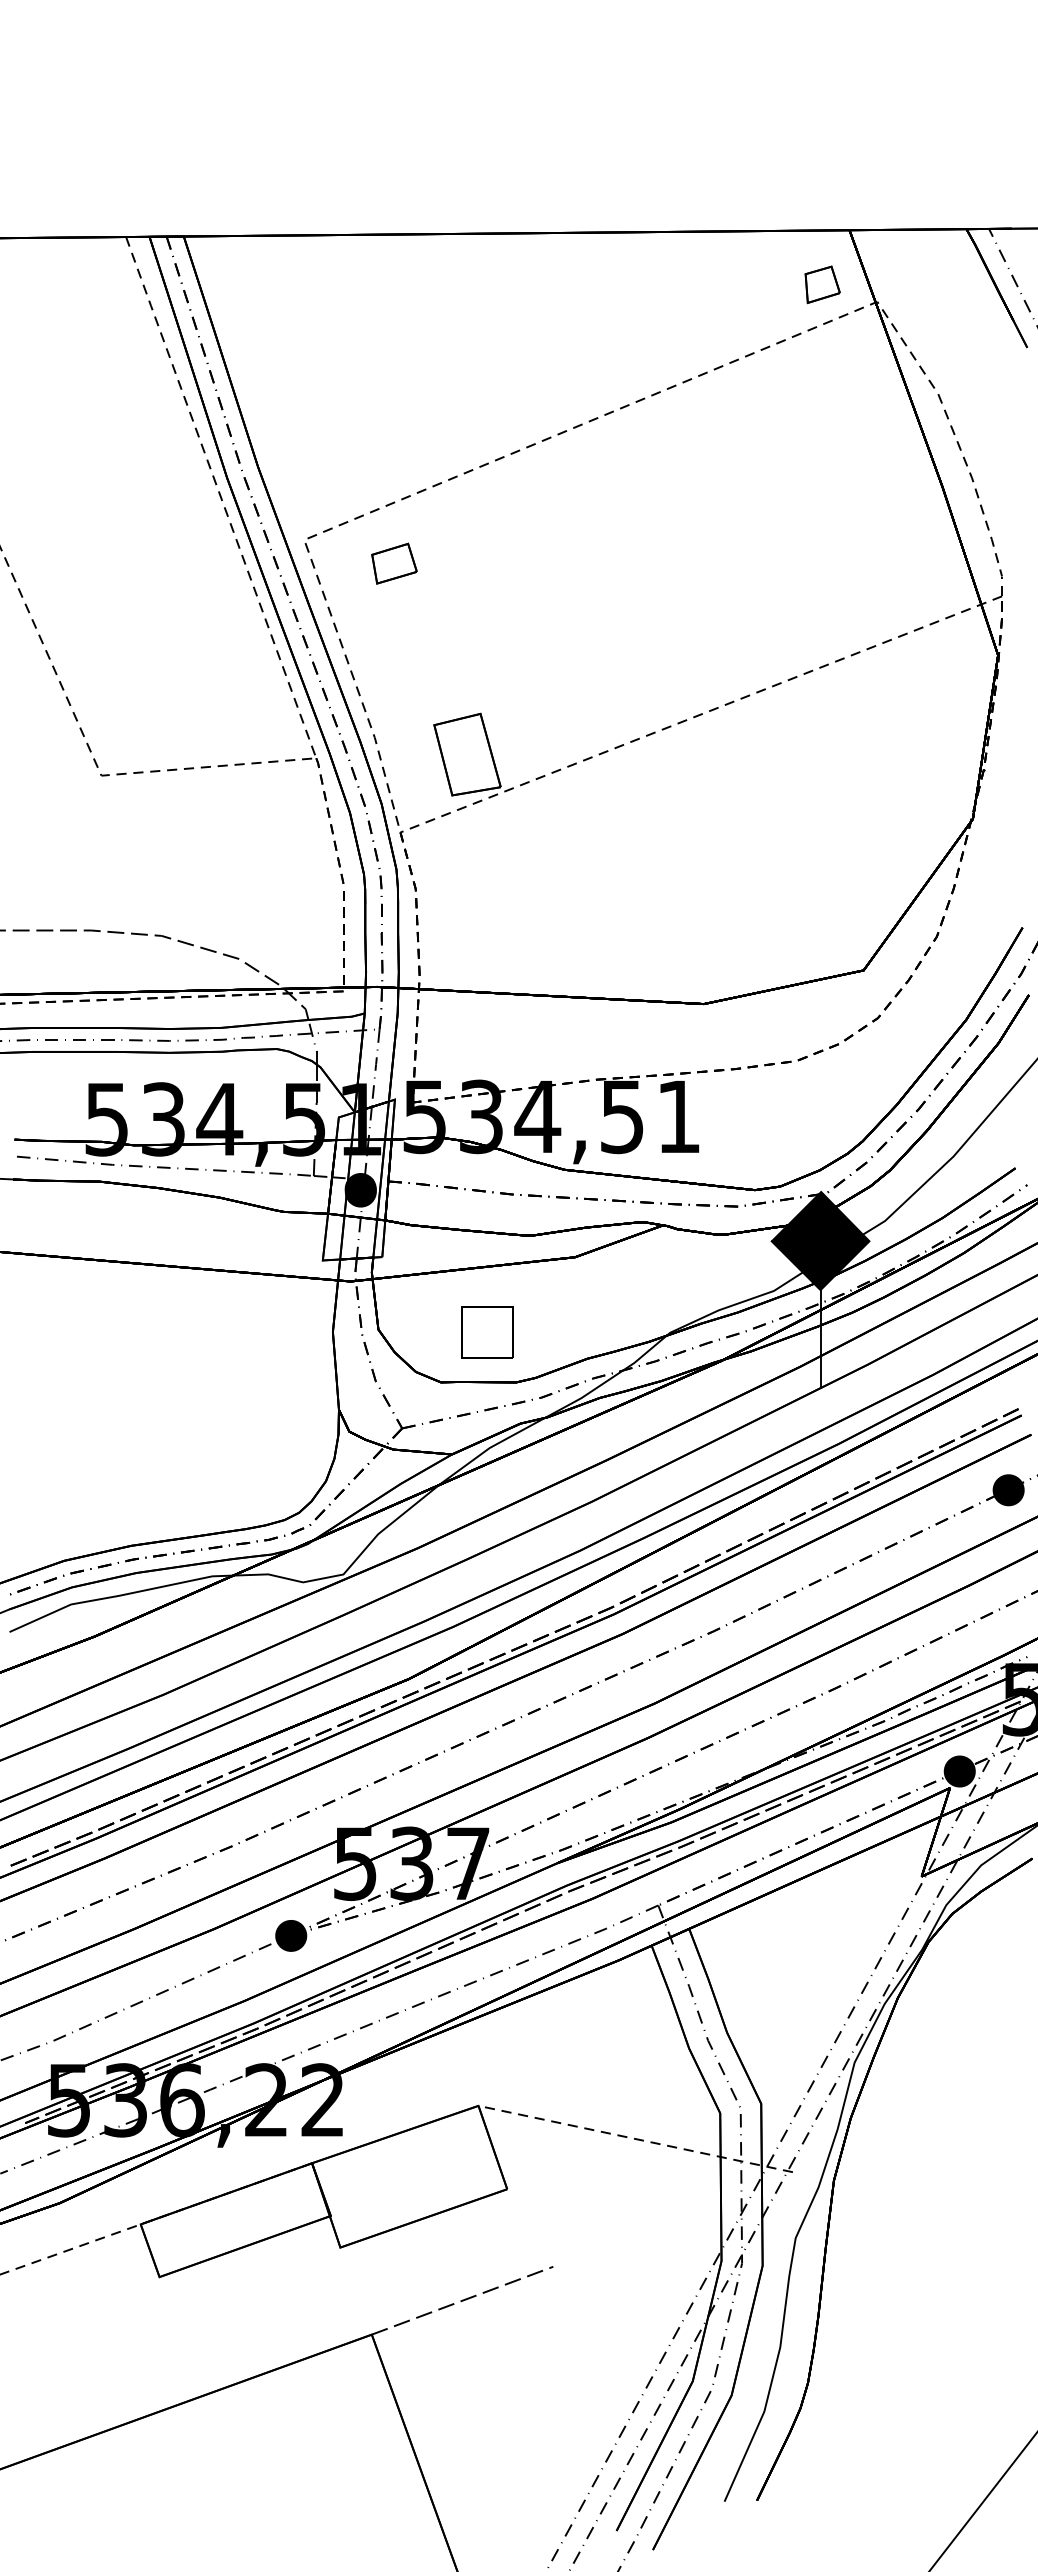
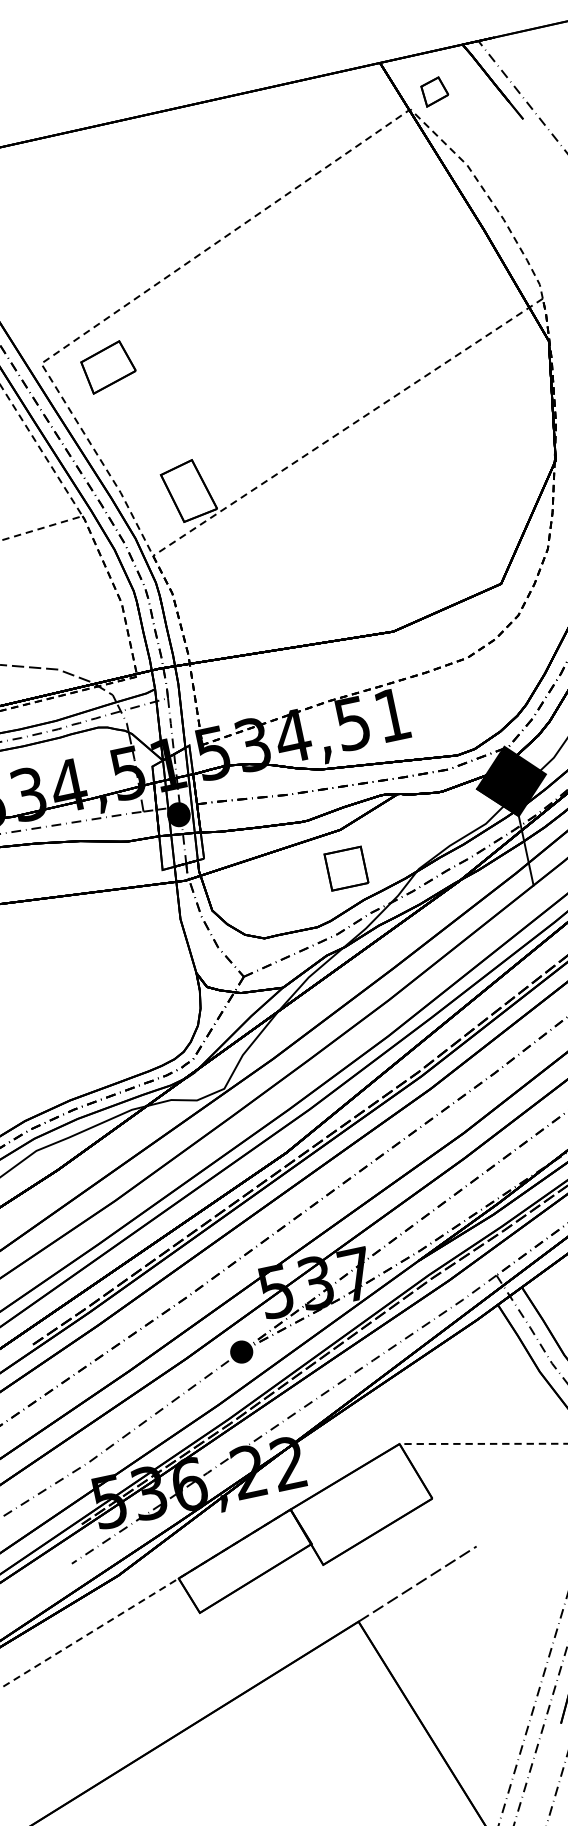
part: (822, 284) -> (434, 91), moved
part: (394, 563) -> (108, 366), size x1.6
part: (487, 1332) -> (346, 868), moved

